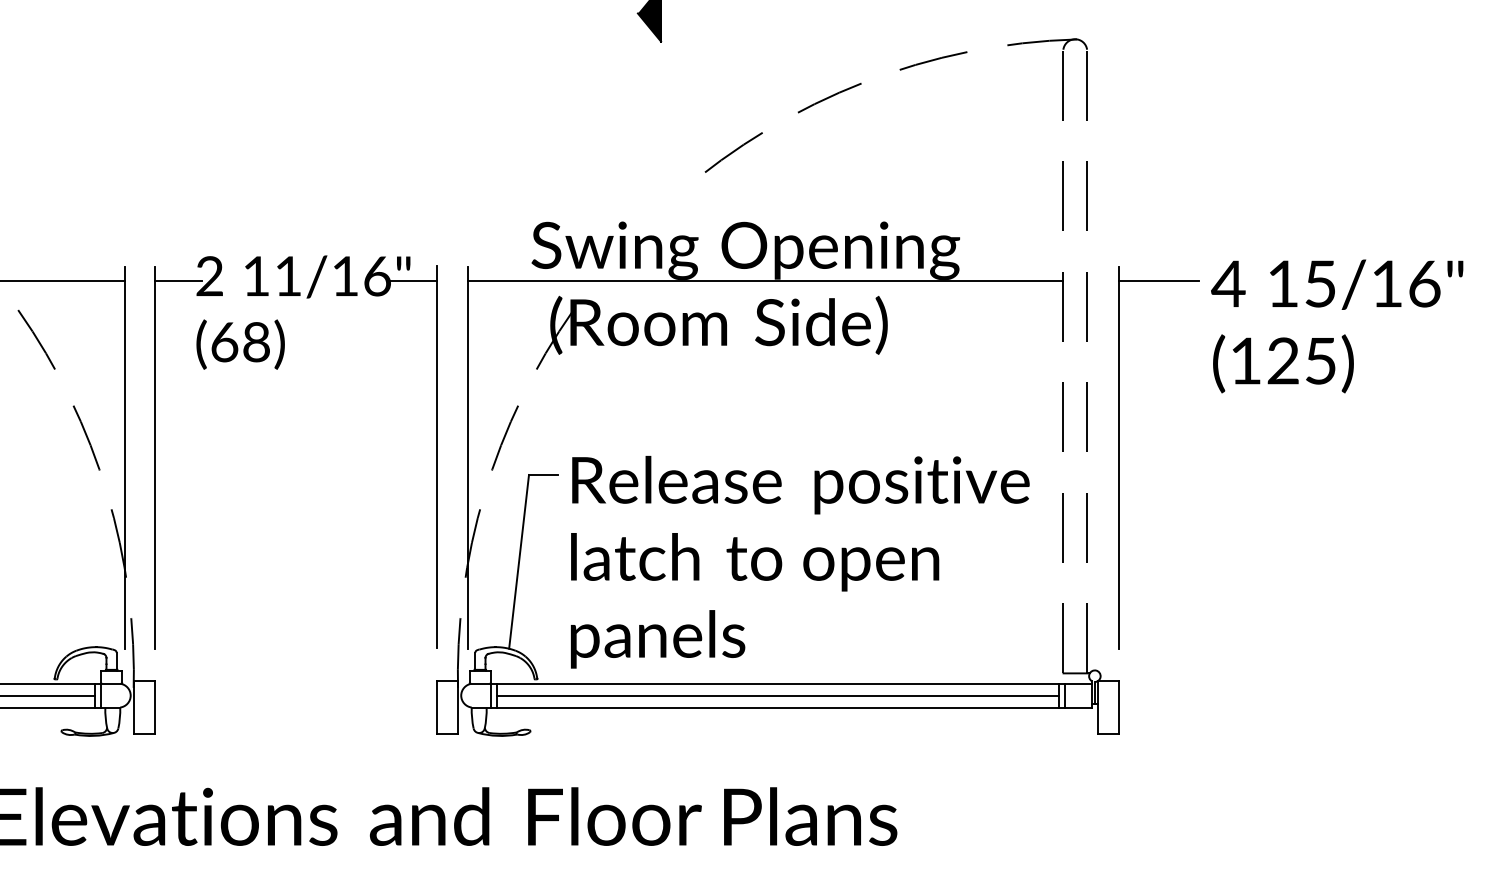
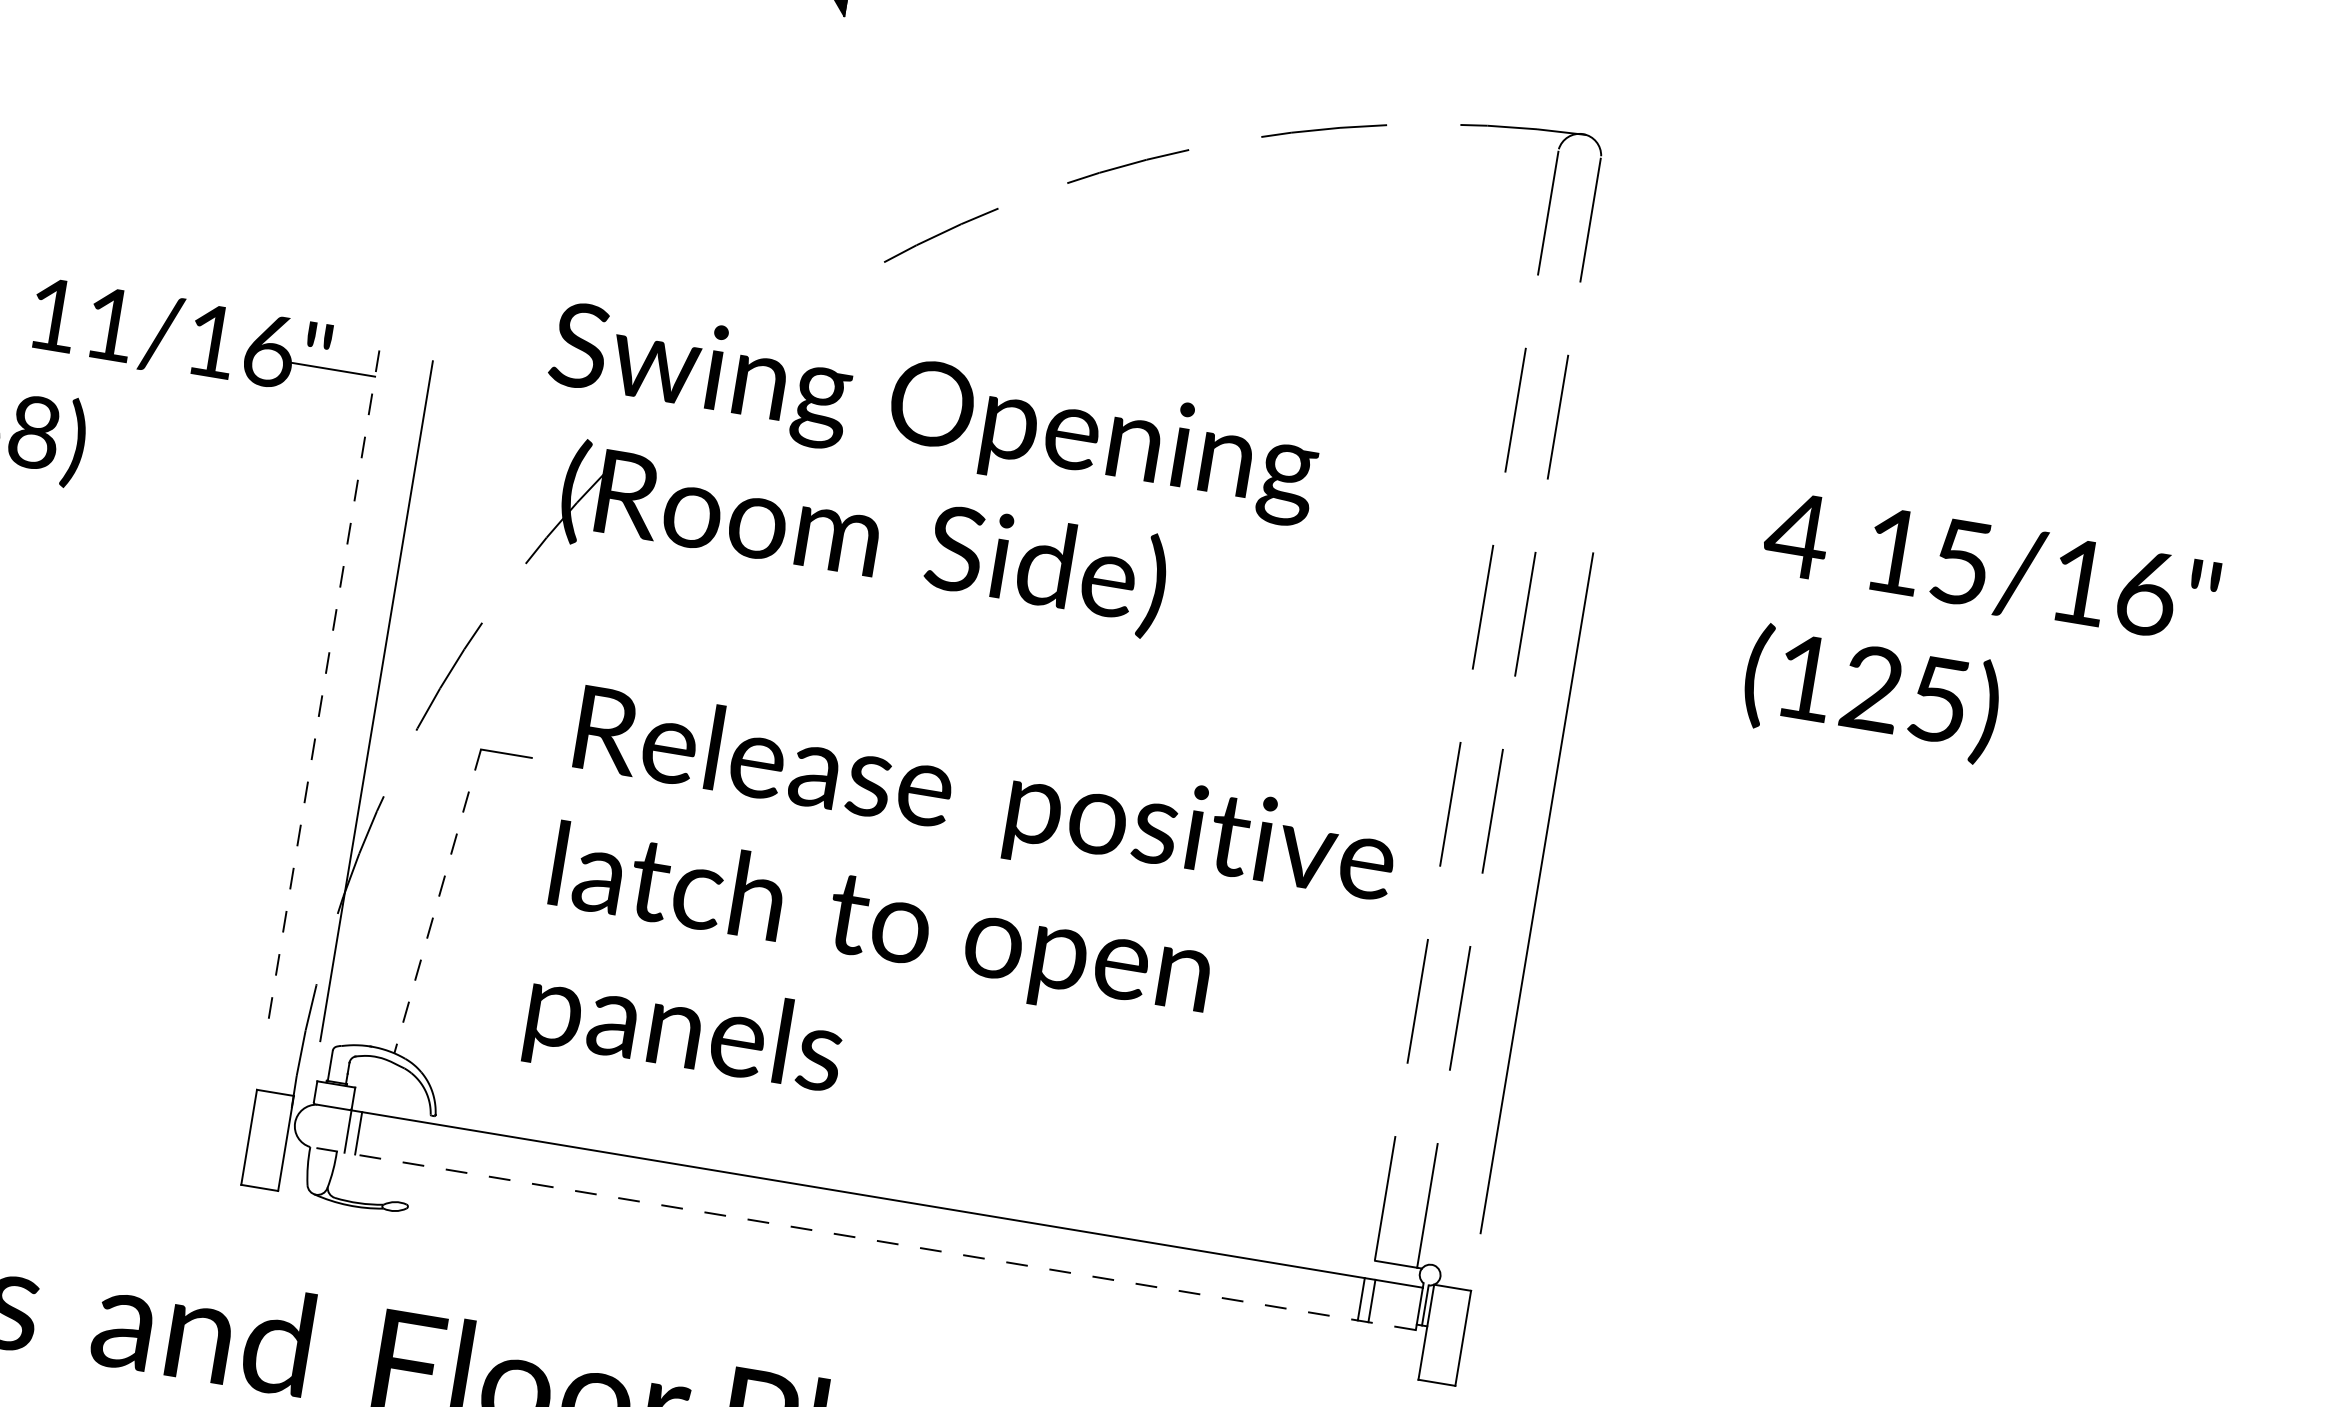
line: (765, 280) -> (959, 472), removed
line: (1158, 280) -> (1660, 588), removed
text: (1337, 326) -> (1979, 643), moved
line: (437, 456) -> (323, 689), solid -> dashed
line: (519, 562) -> (438, 902), solid -> dashed
text: (800, 562) -> (961, 939), moved
line: (777, 695) -> (858, 1215), removed
line: (781, 707) -> (862, 1238), solid -> dashed

